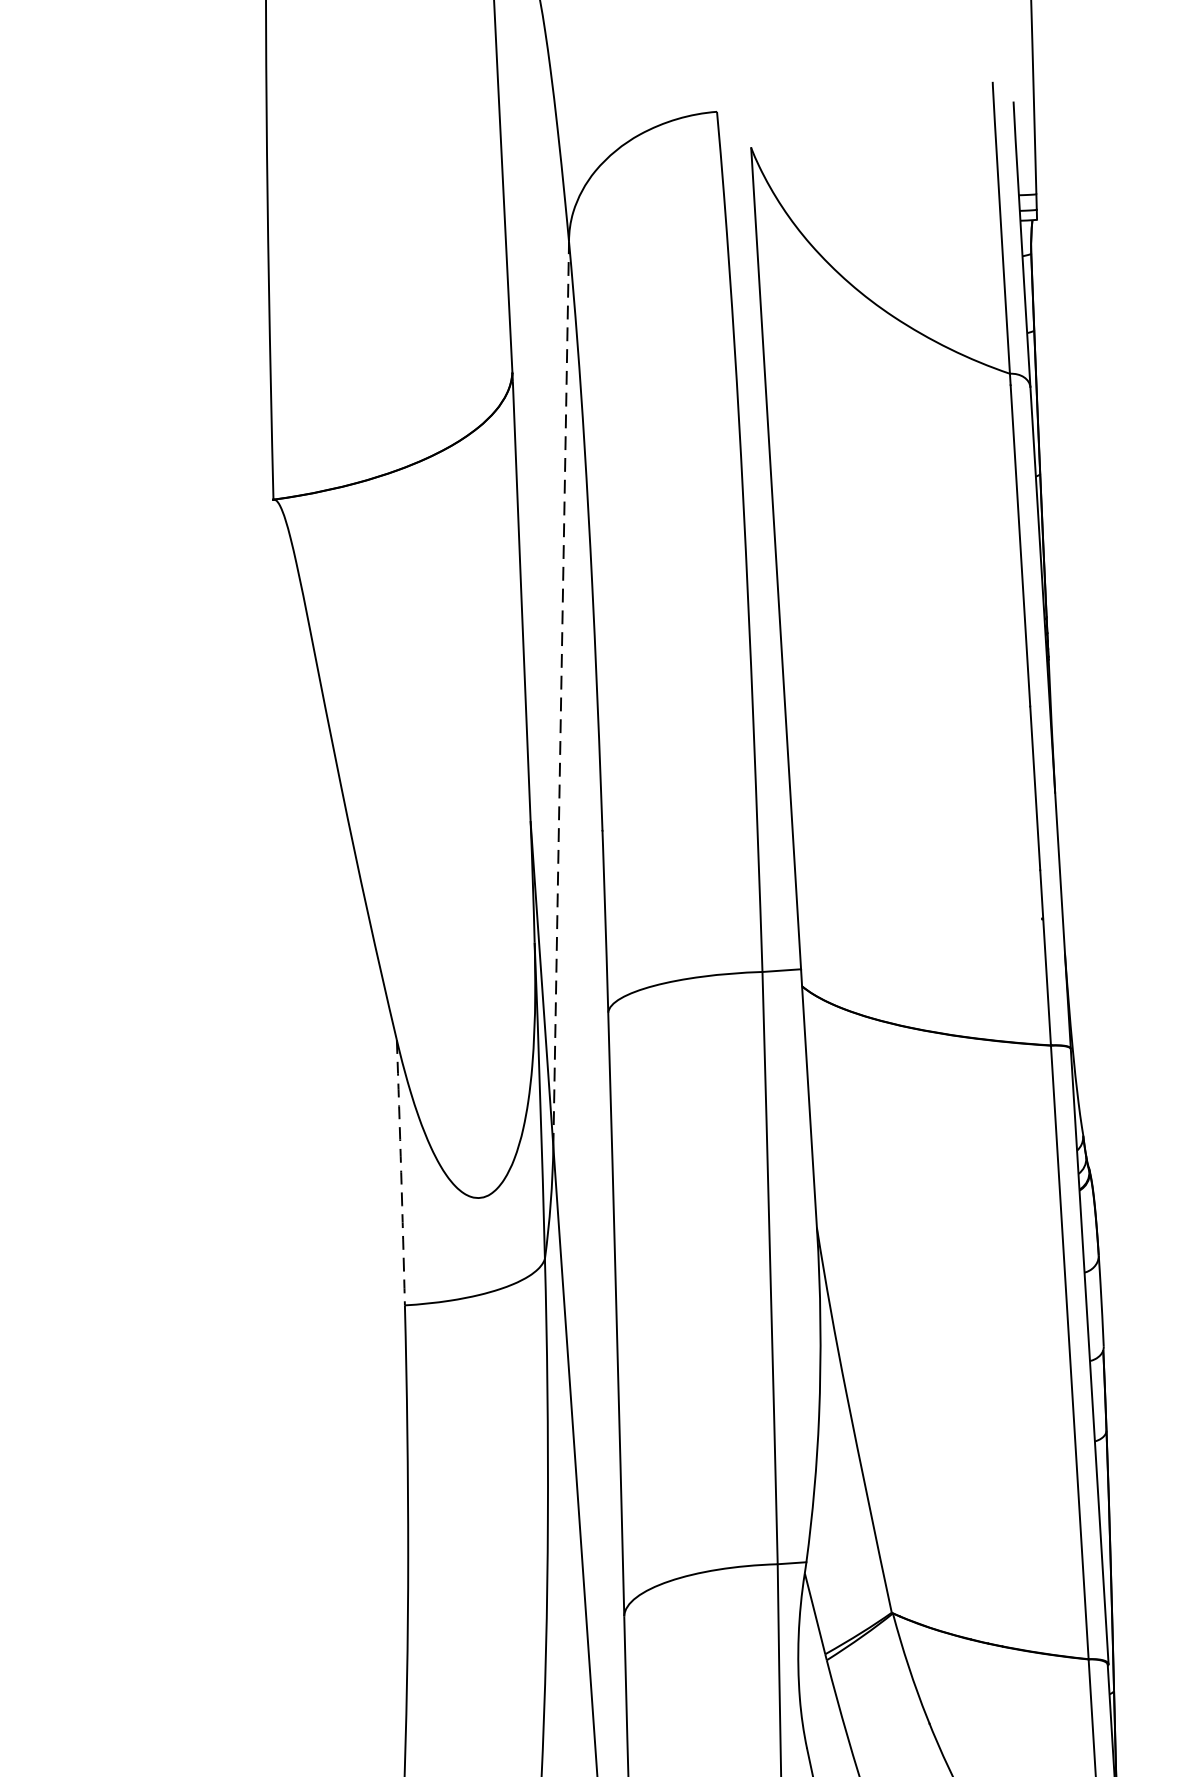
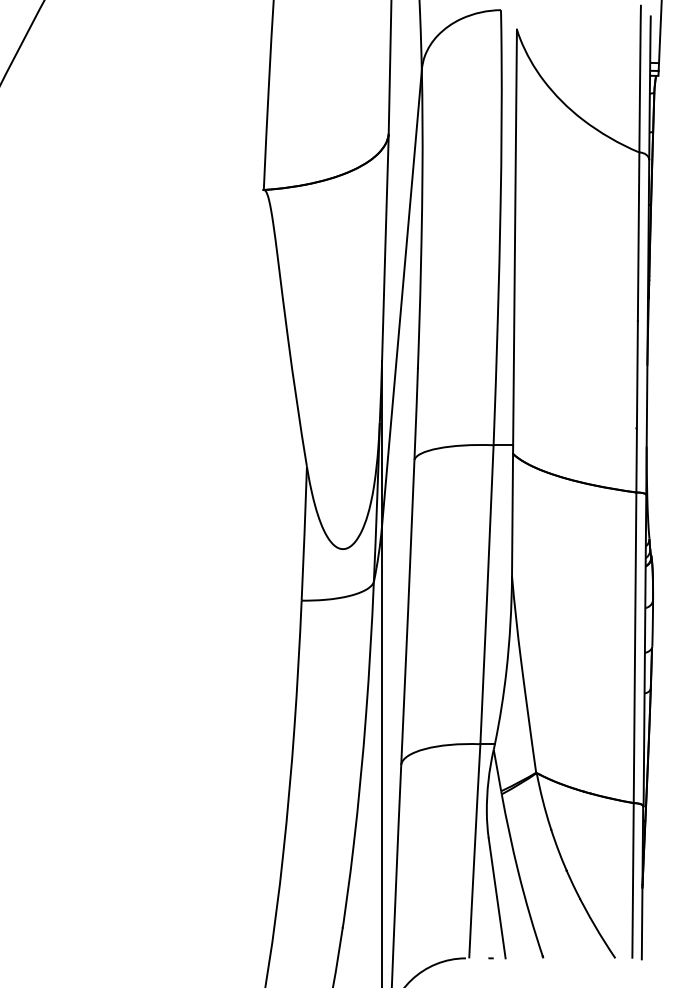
line: (560, 694) -> (401, 298), dashed -> solid
line: (401, 1172) -> (304, 533), dashed -> solid

